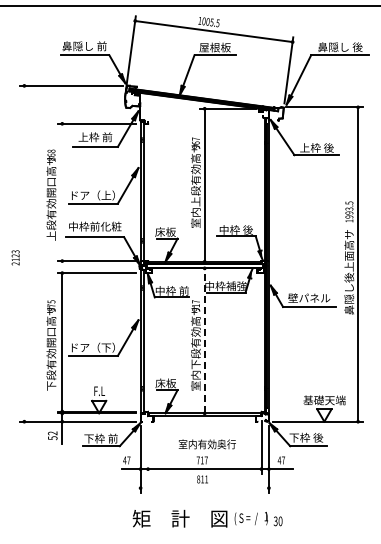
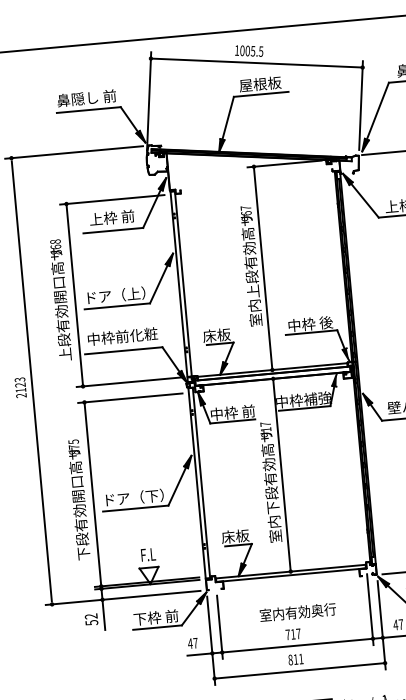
line: (62, 192) -> (75, 295), added
line: (24, 253) -> (31, 380), added
line: (204, 340) -> (281, 474), dashed -> solid
line: (148, 449) -> (220, 626), added
line: (204, 488) -> (299, 671), added

